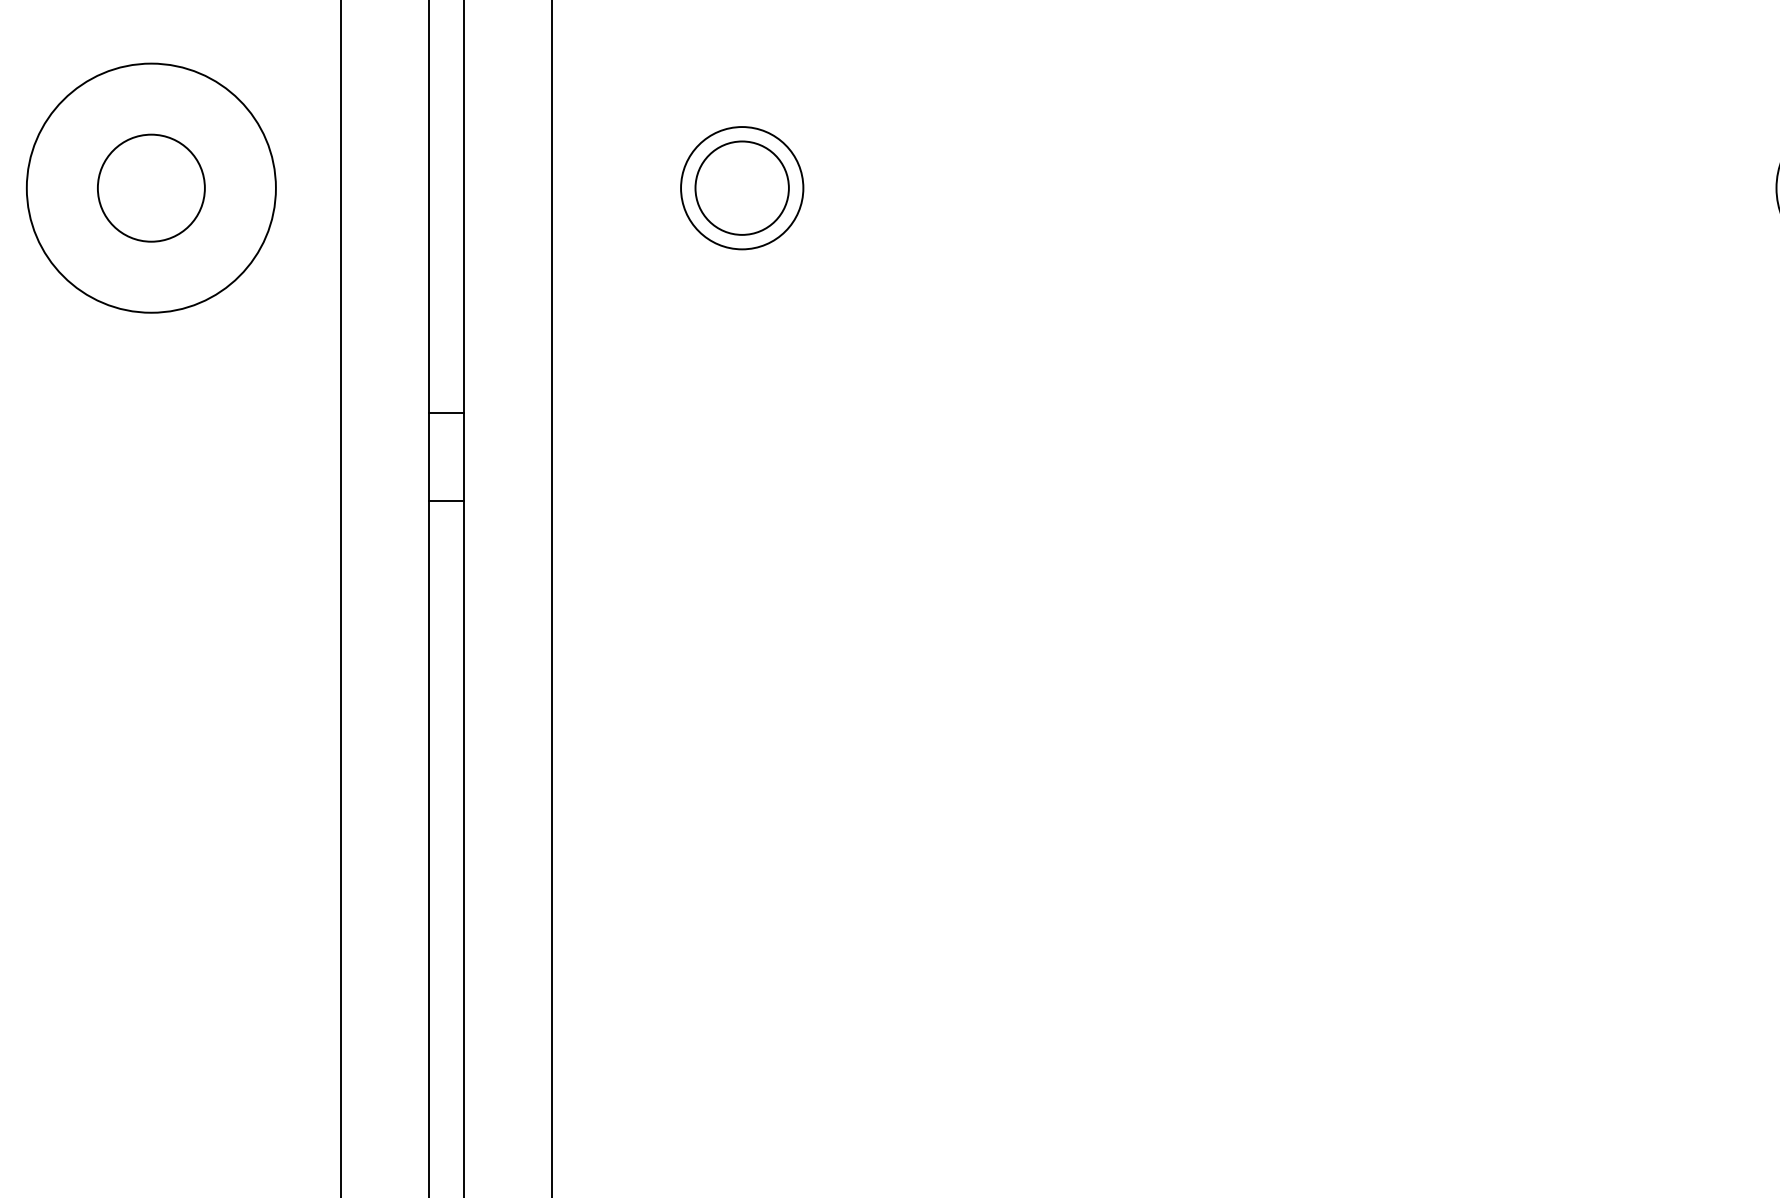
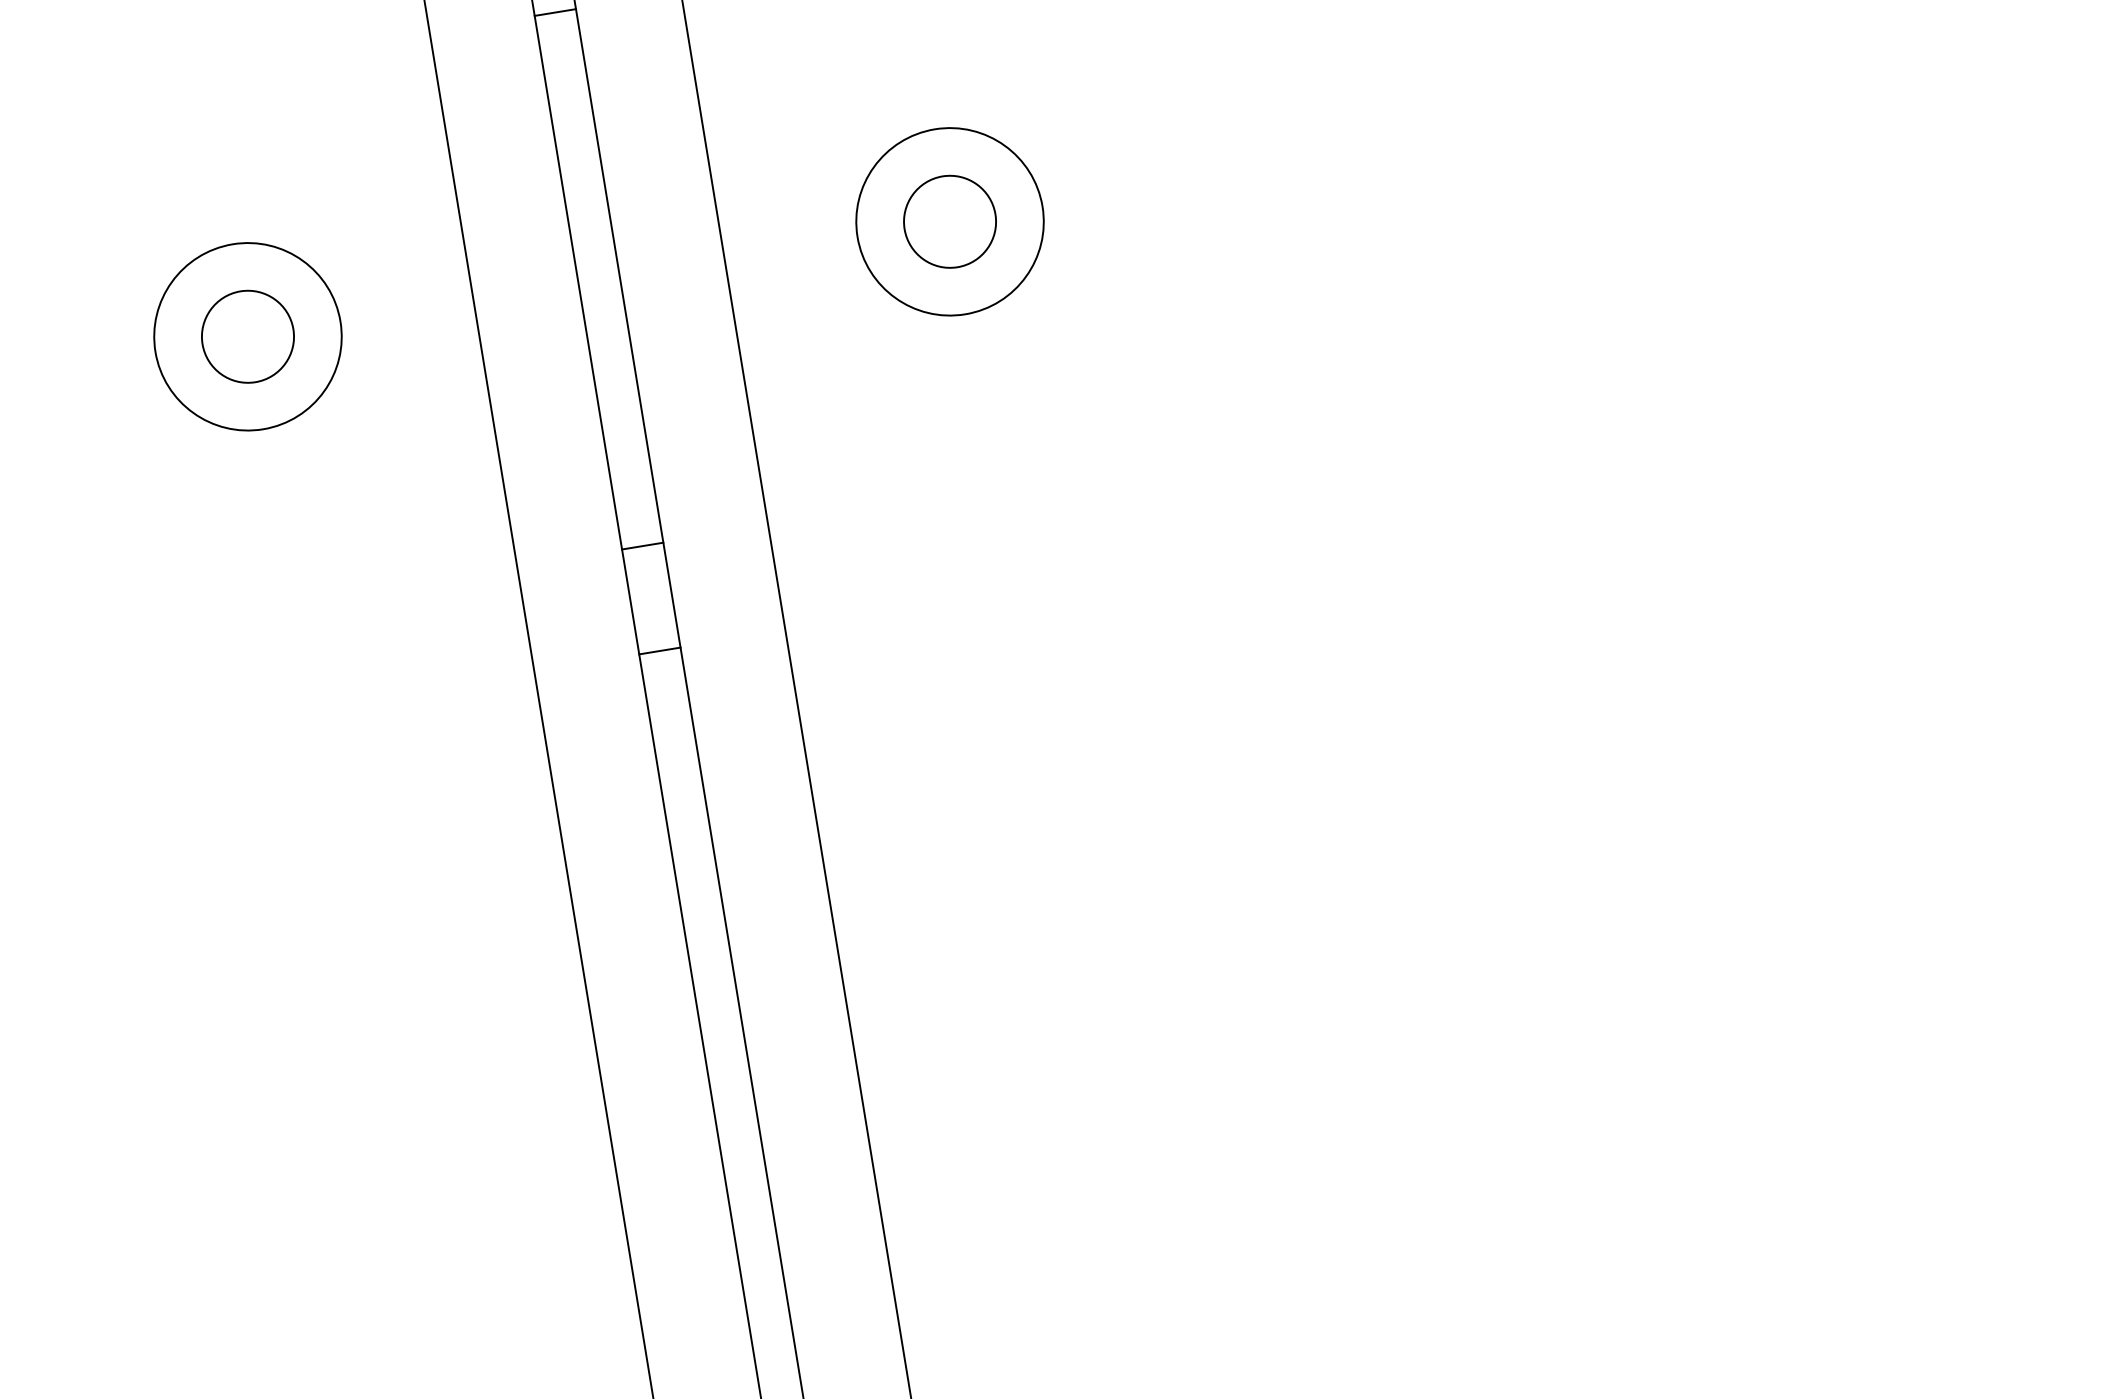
circle: (151, 187) -> (247, 335), size x0.71
circle: (741, 187) -> (949, 221), size x0.62
circle: (151, 188) -> (248, 337), size x0.62
circle: (742, 188) -> (950, 222), size x1.67

